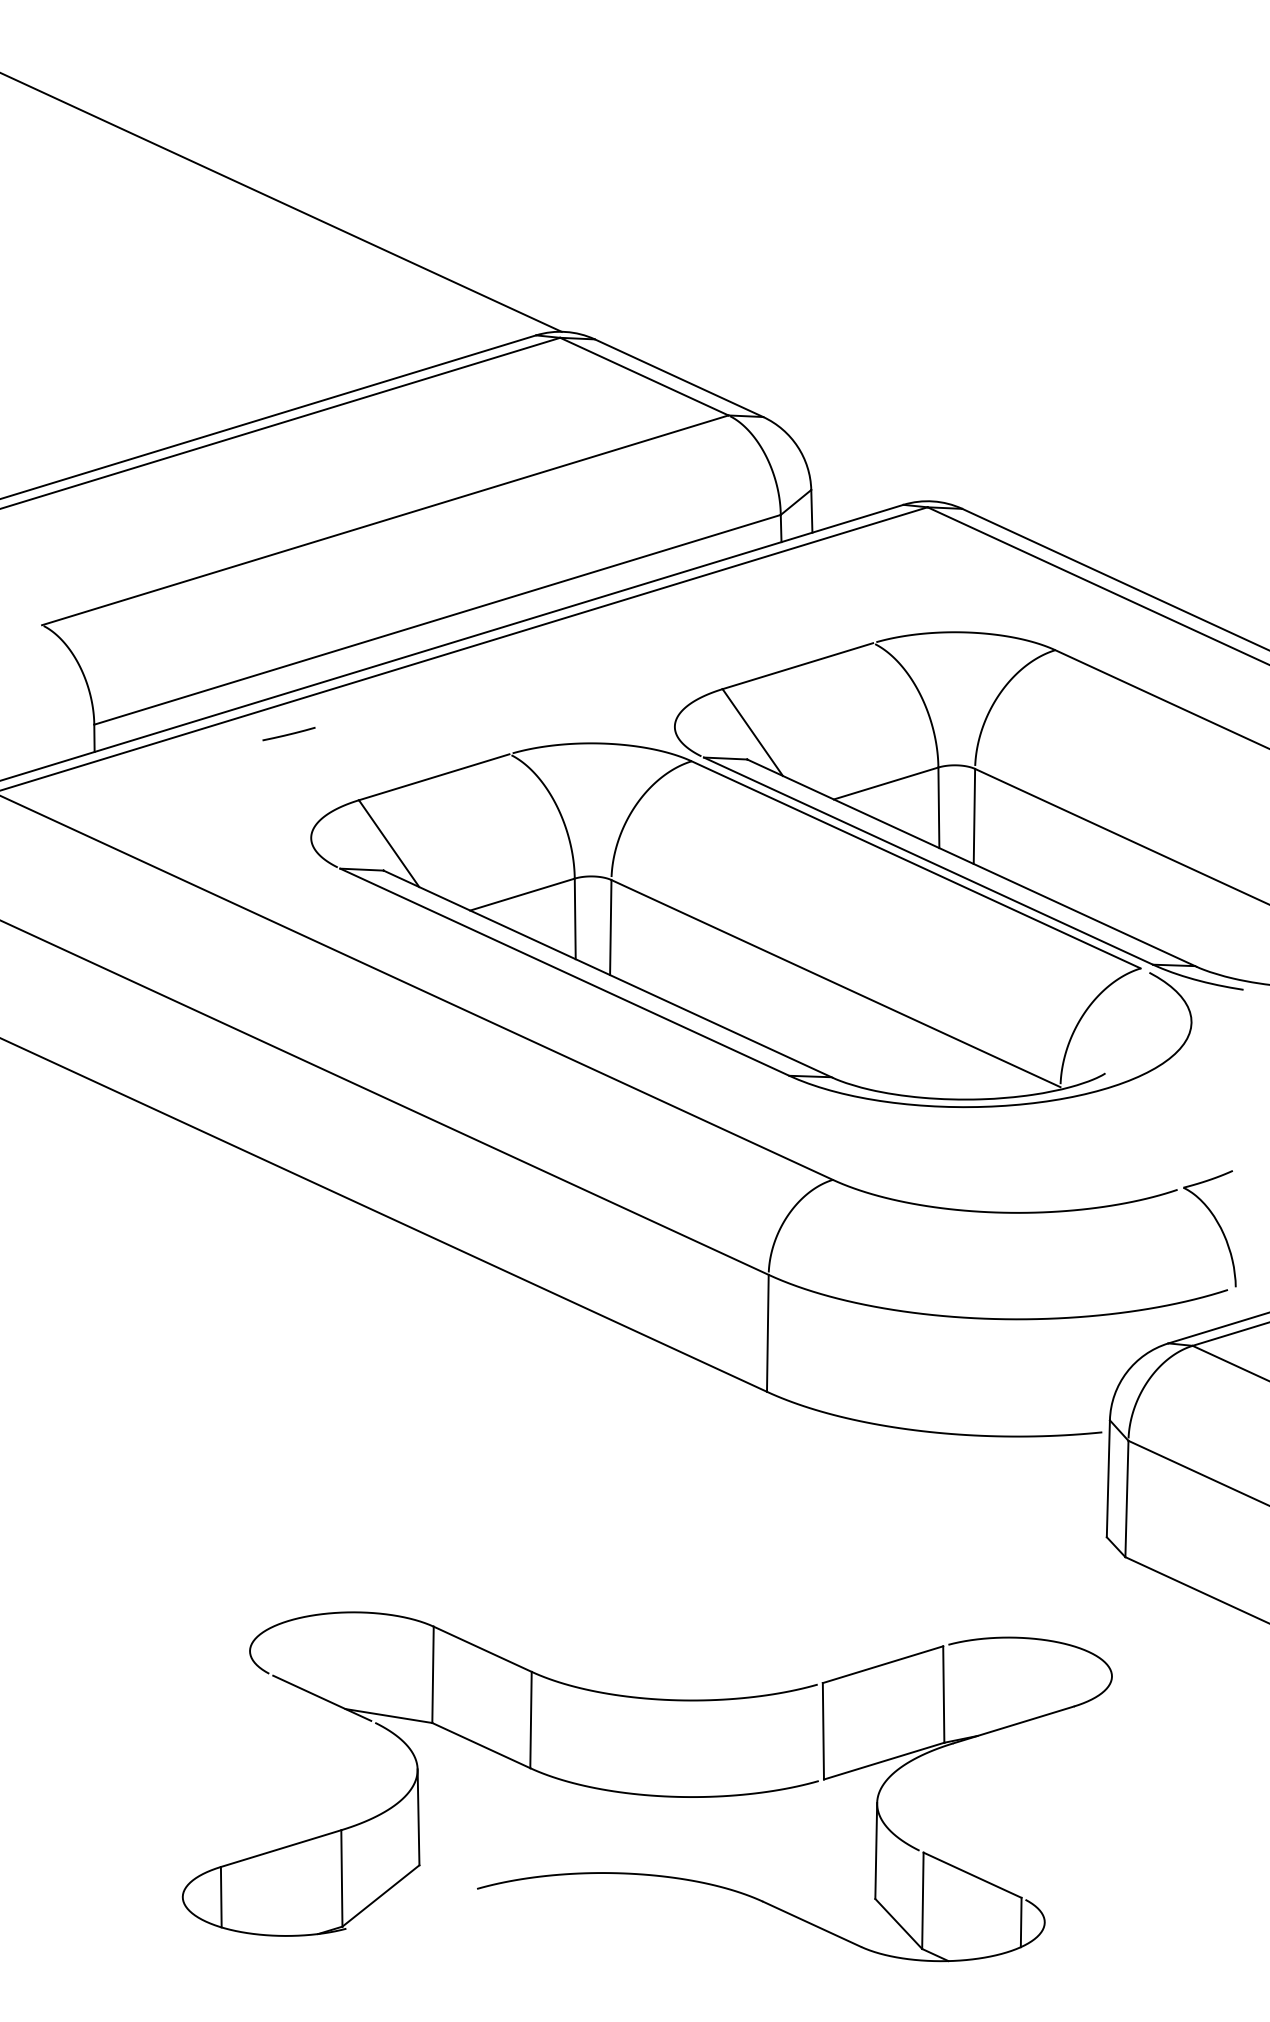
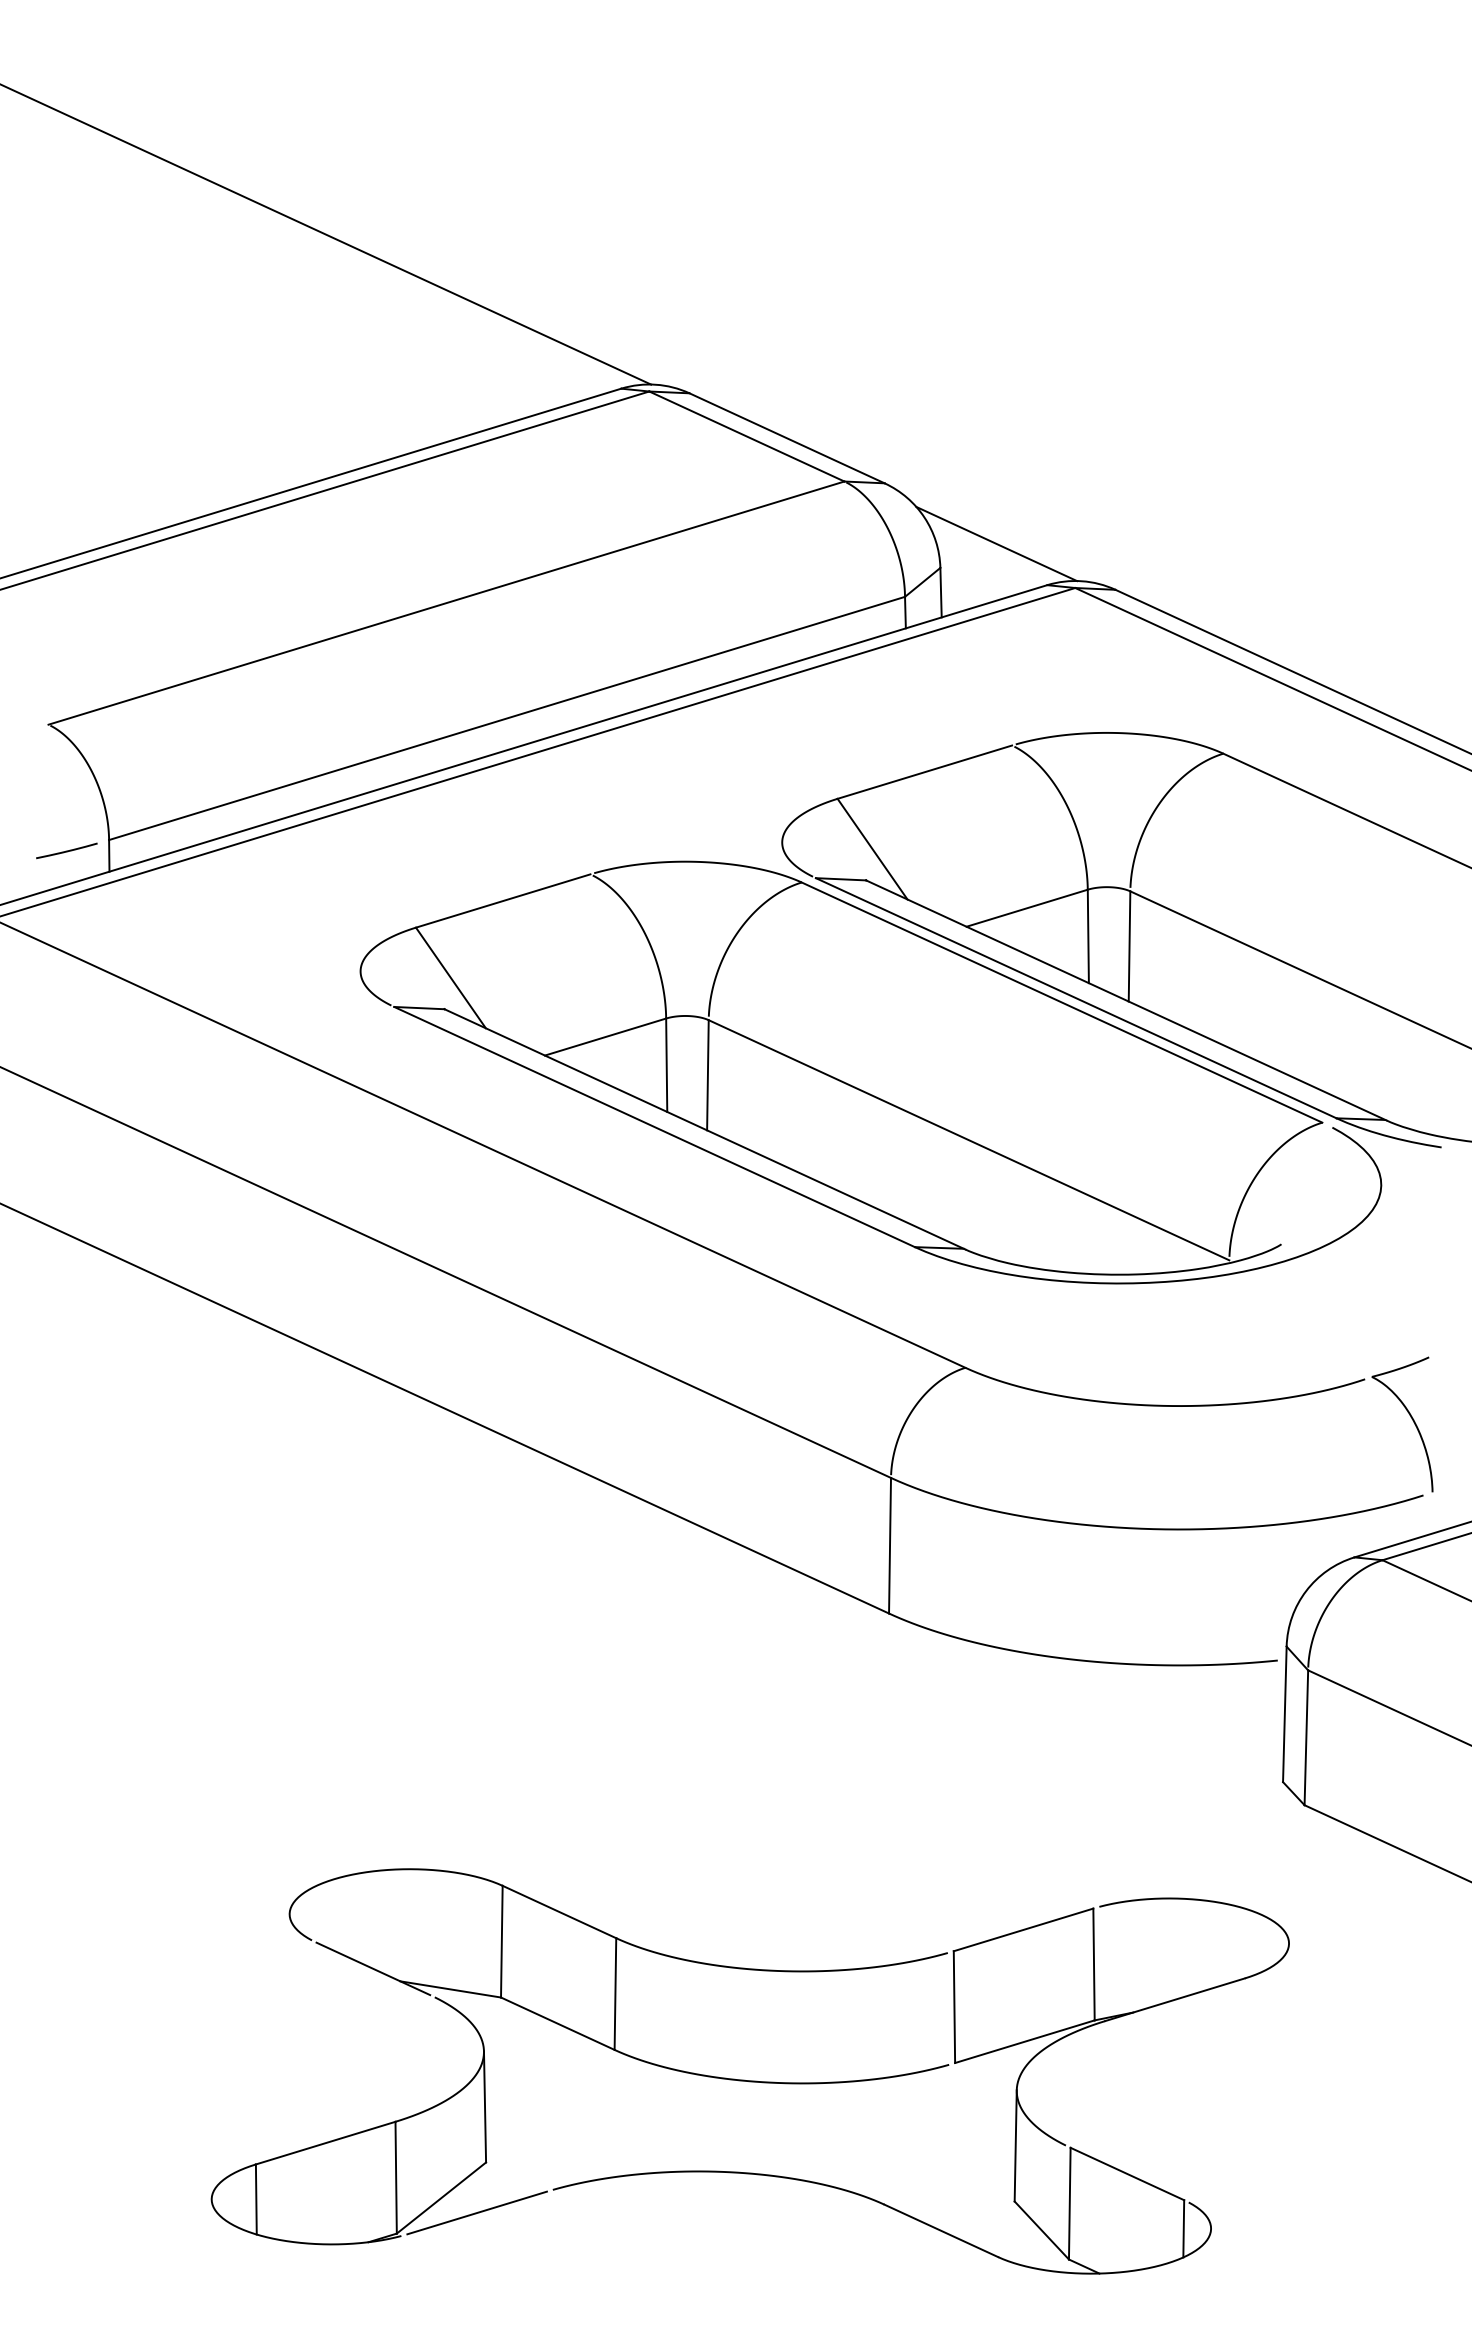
line: (859, 469) -> (996, 544), added
line: (288, 733) -> (66, 850), moved
line: (411, 1908) -> (476, 2212), added

